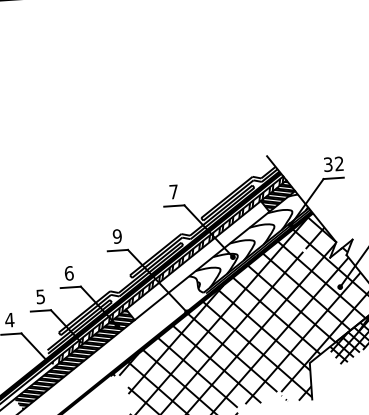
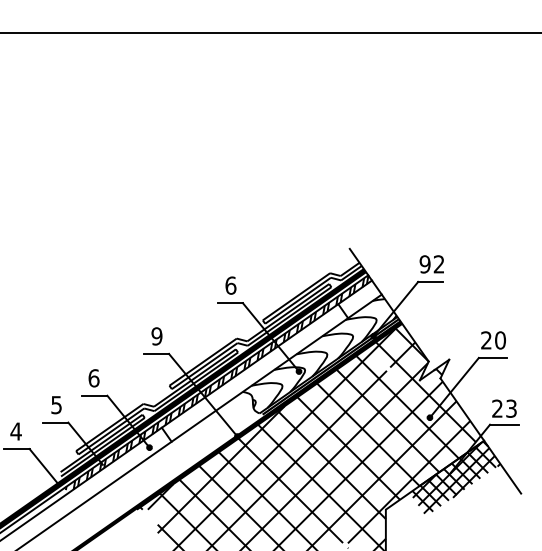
text: (327, 164) -> (424, 264), 32 -> 92
text: (173, 191) -> (230, 285), 7 -> 6
hatch: (277, 195) -> (359, 298), removed
hatch: (74, 359) -> (93, 485), removed

